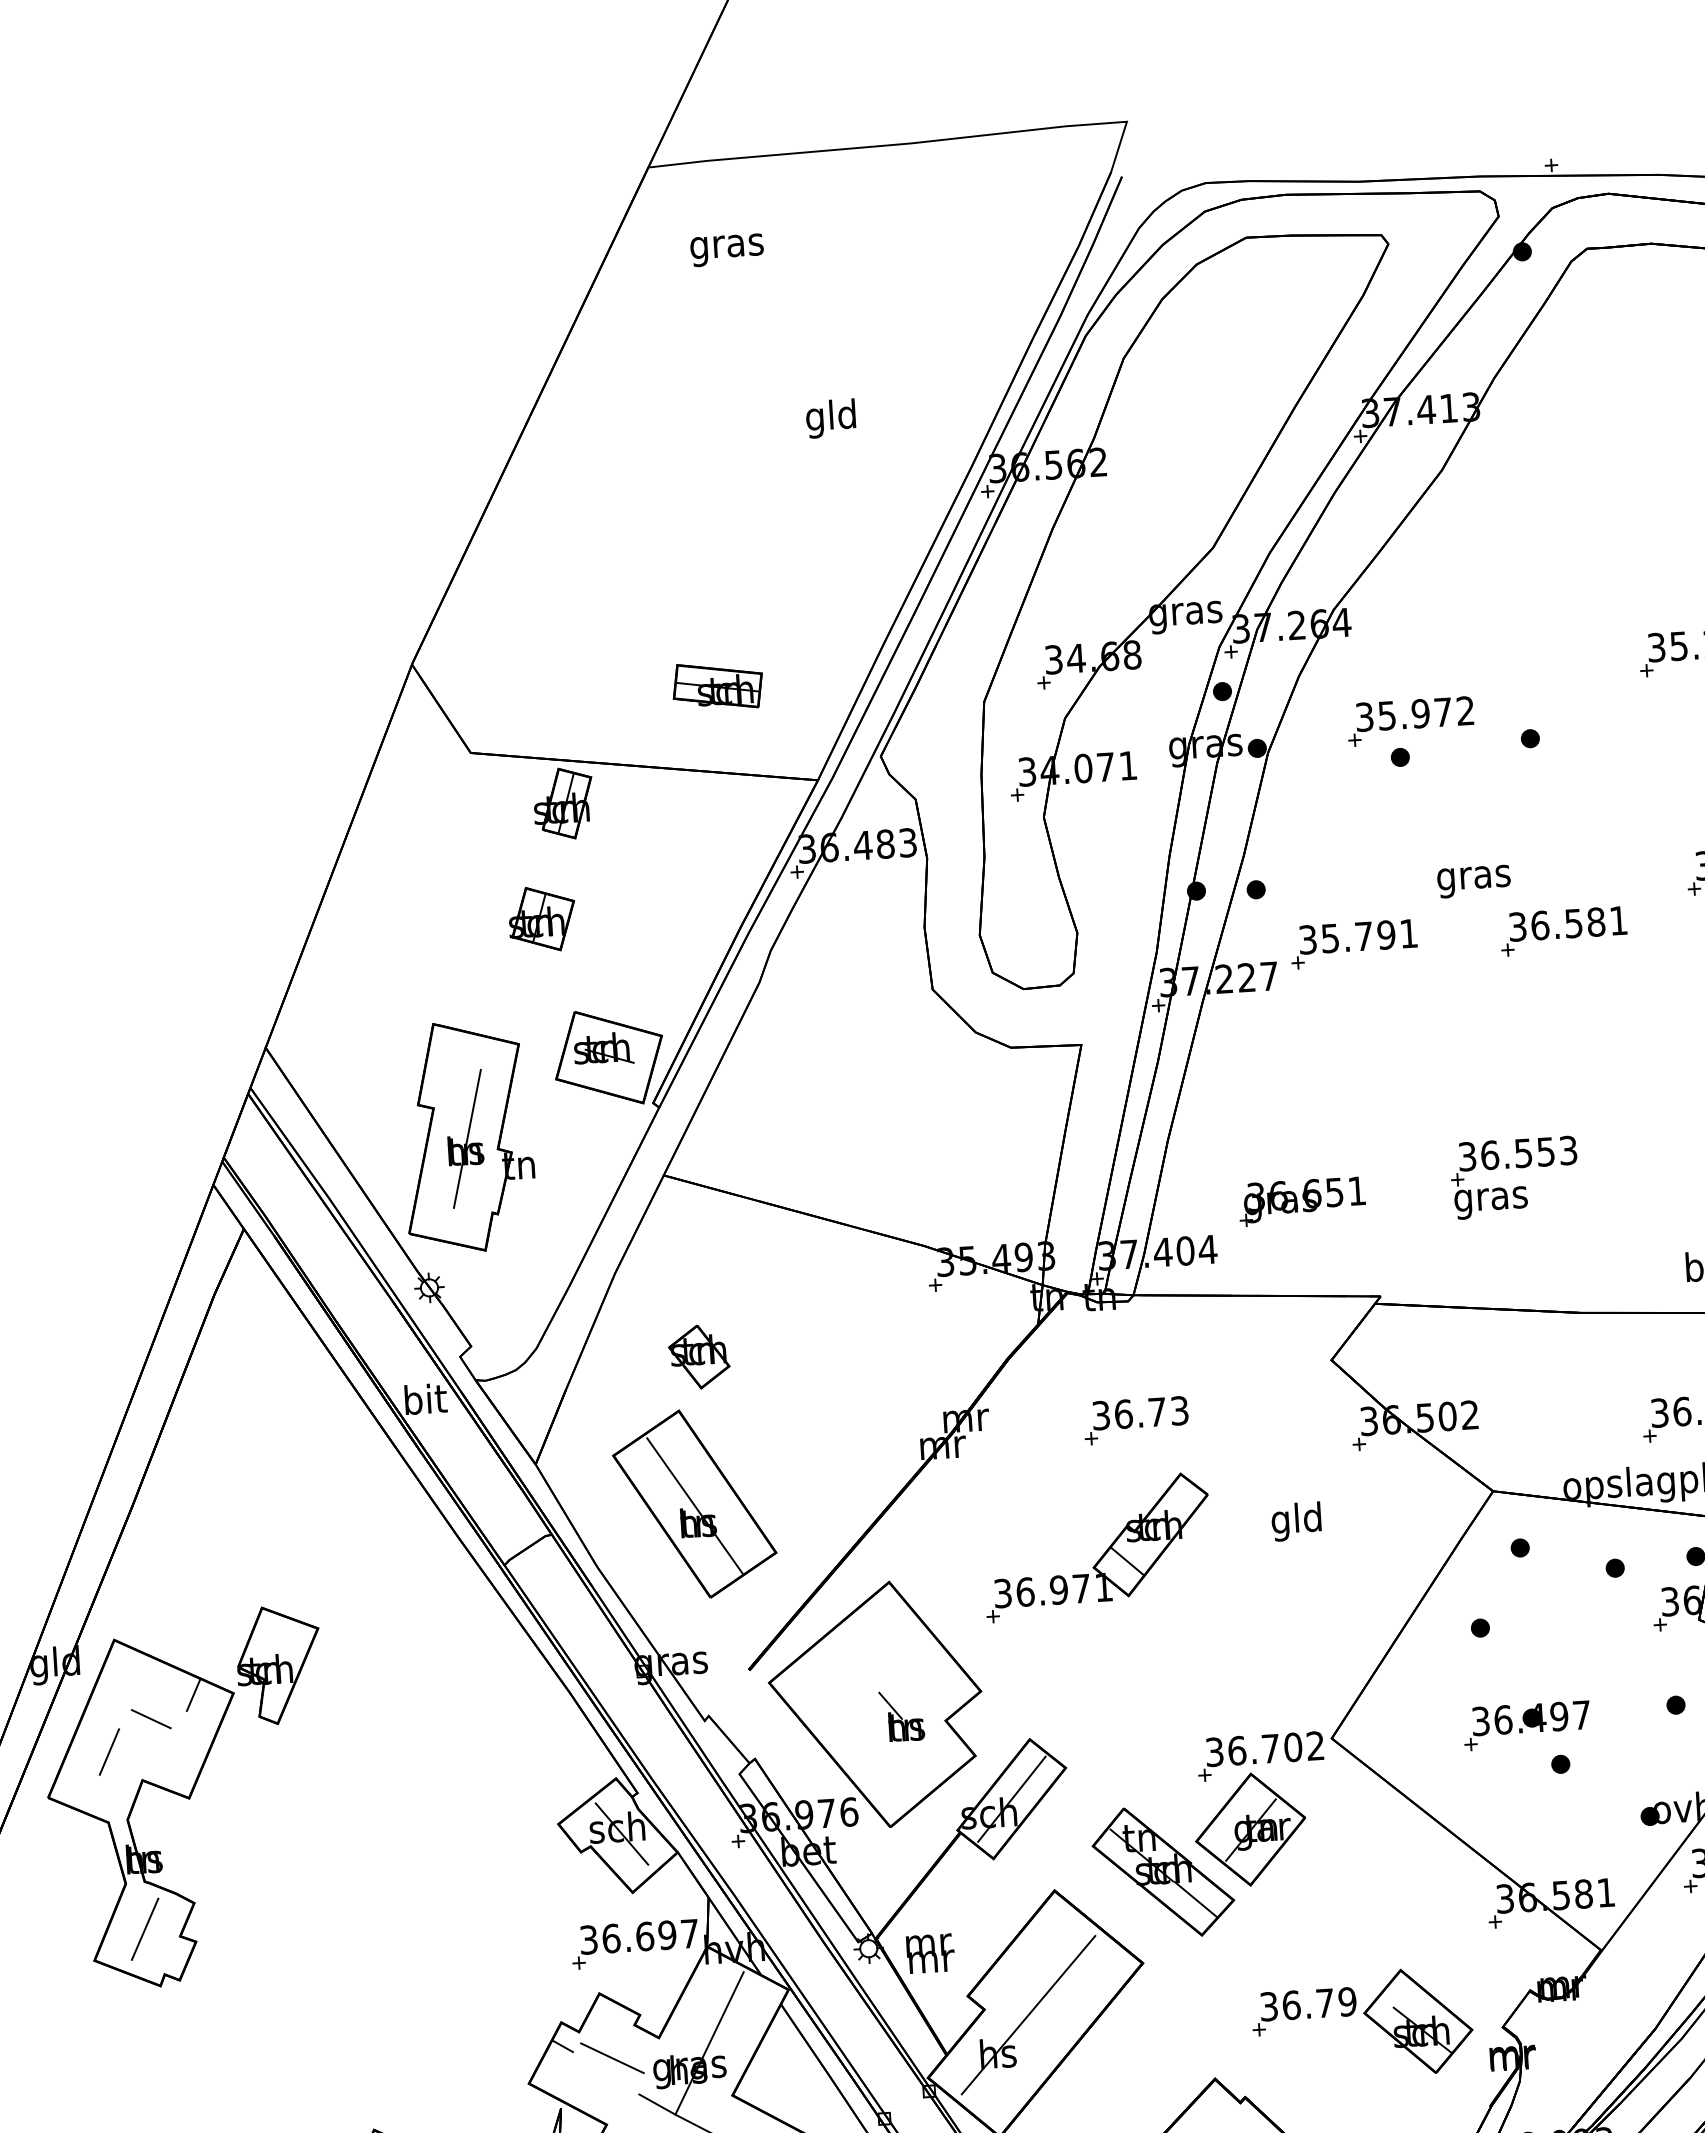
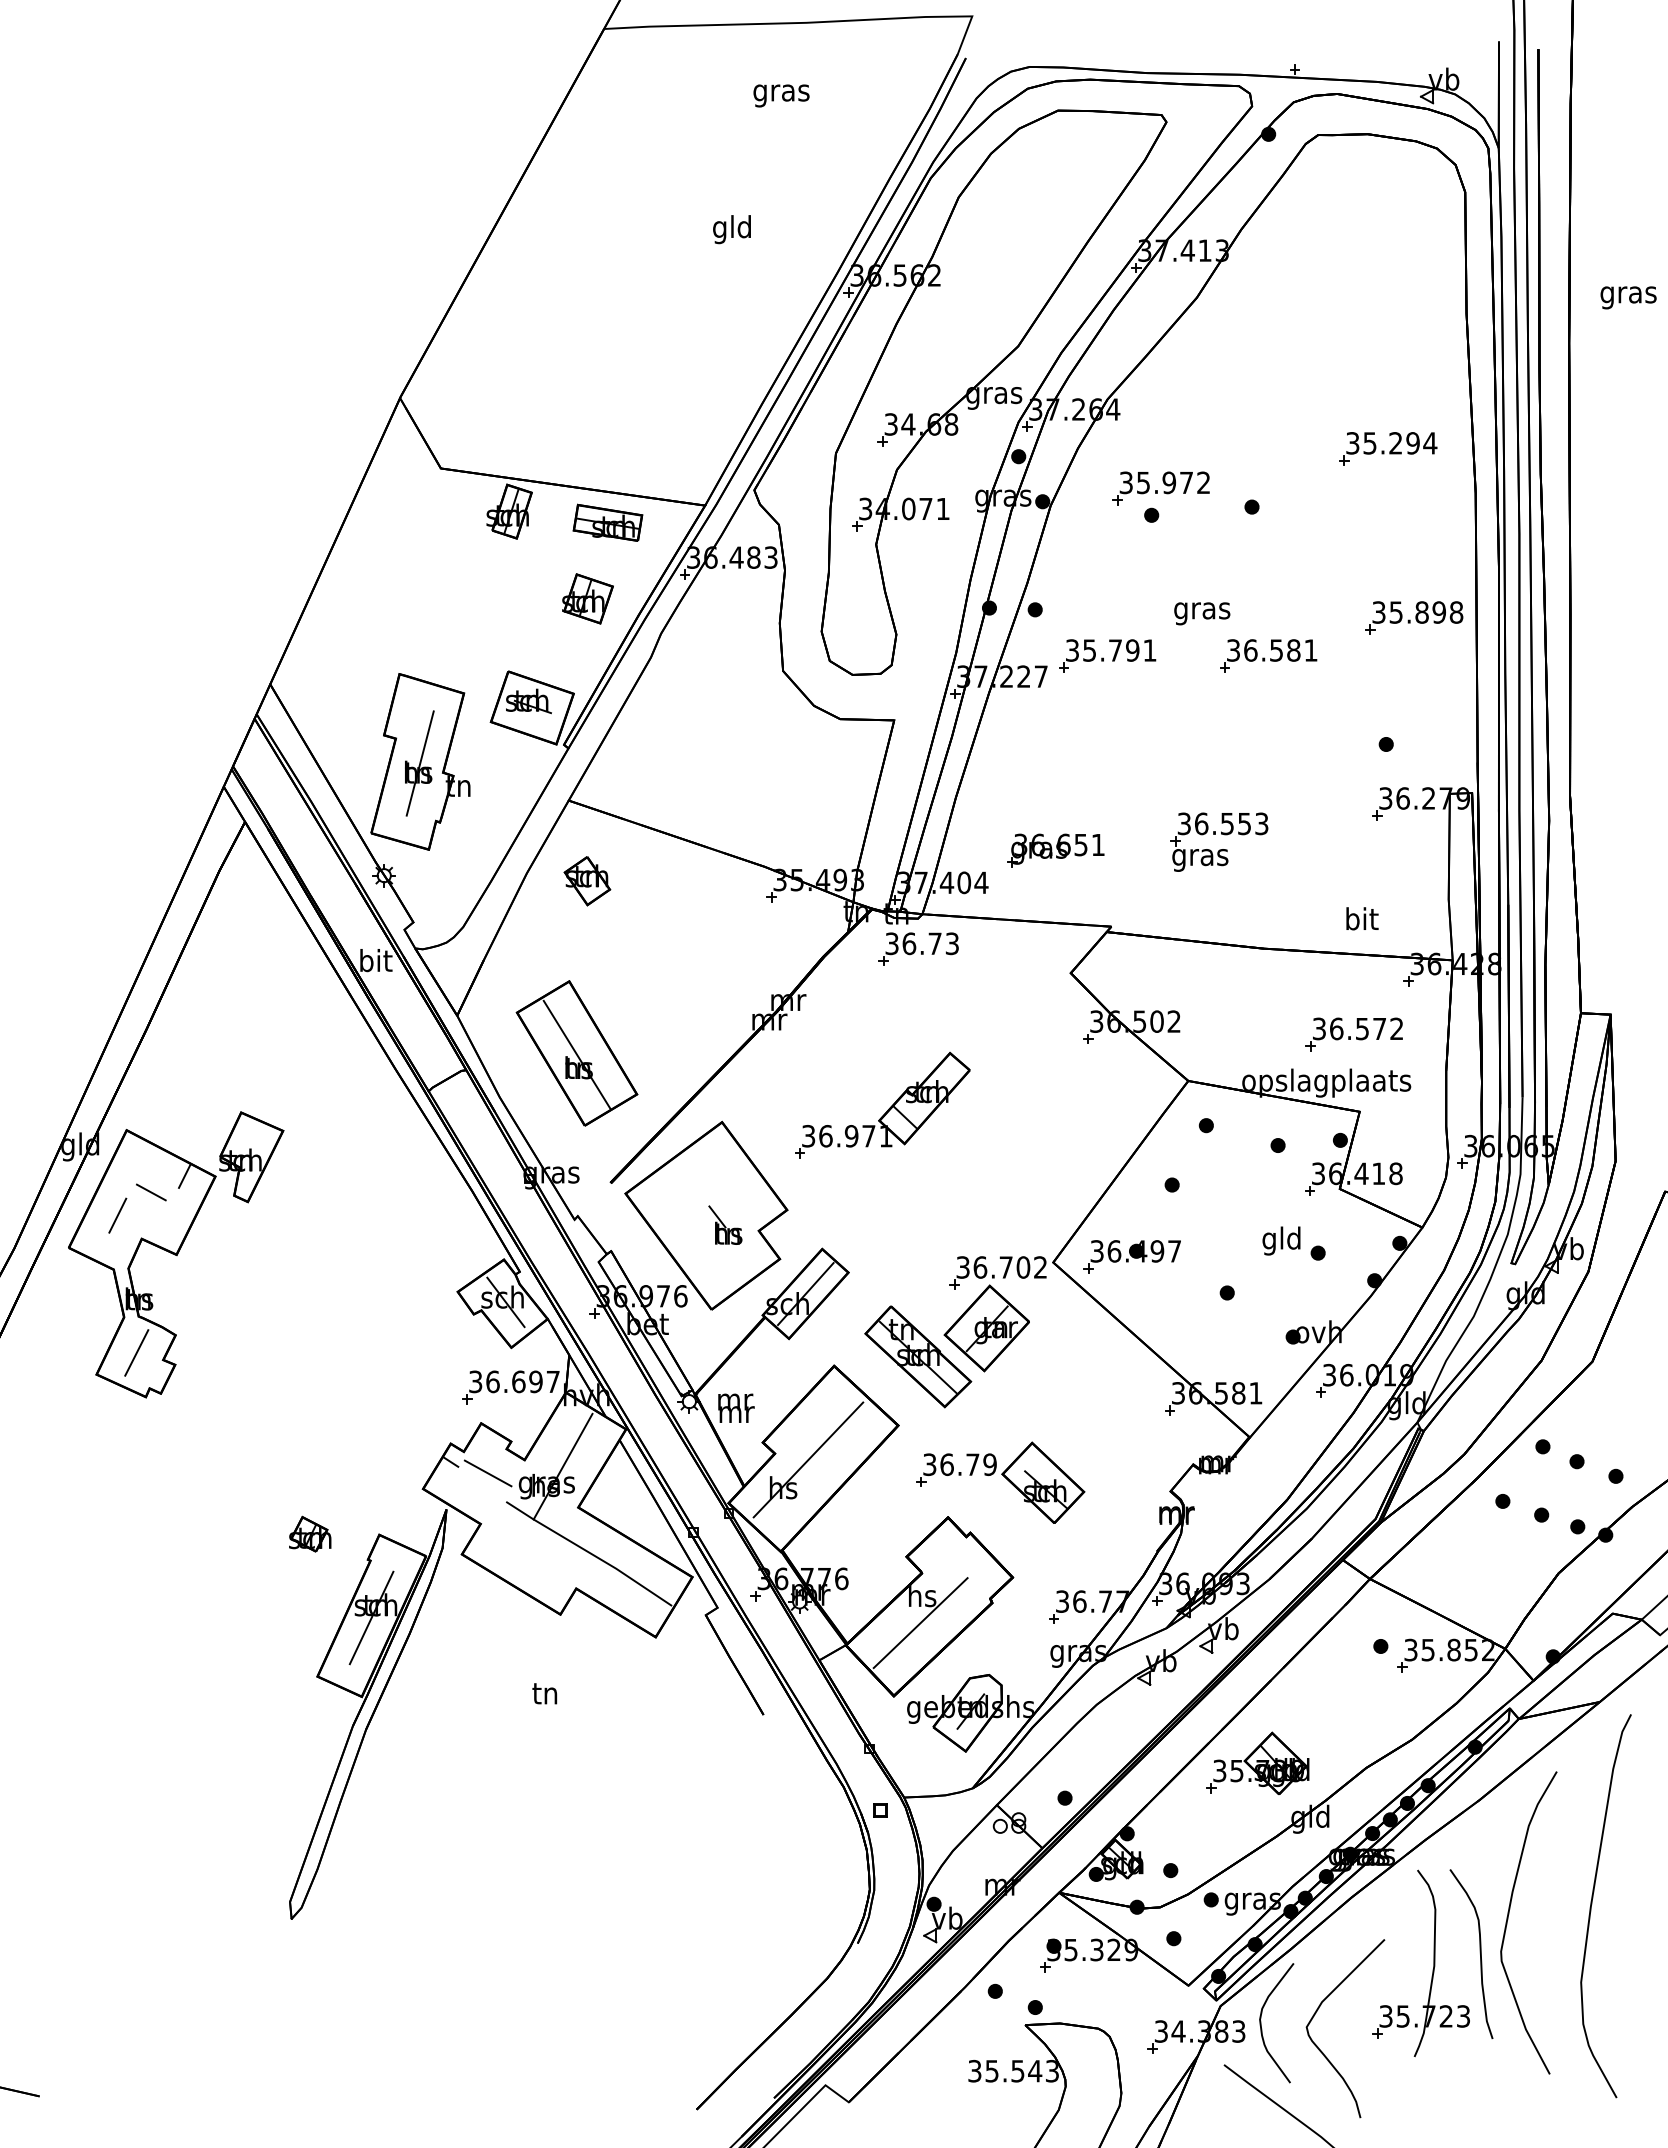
text: (727, 249) -> (781, 95), moved
part: (717, 685) -> (607, 522), moved
part: (541, 918) -> (587, 598), moved
part: (699, 1357) -> (587, 881), moved
part: (1136, 1419) -> (918, 948), moved
text: (1296, 1520) -> (1281, 1240), moved
part: (1526, 1725) -> (1131, 1256), moved
part: (1367, 2017) -> (1004, 1477), moved

